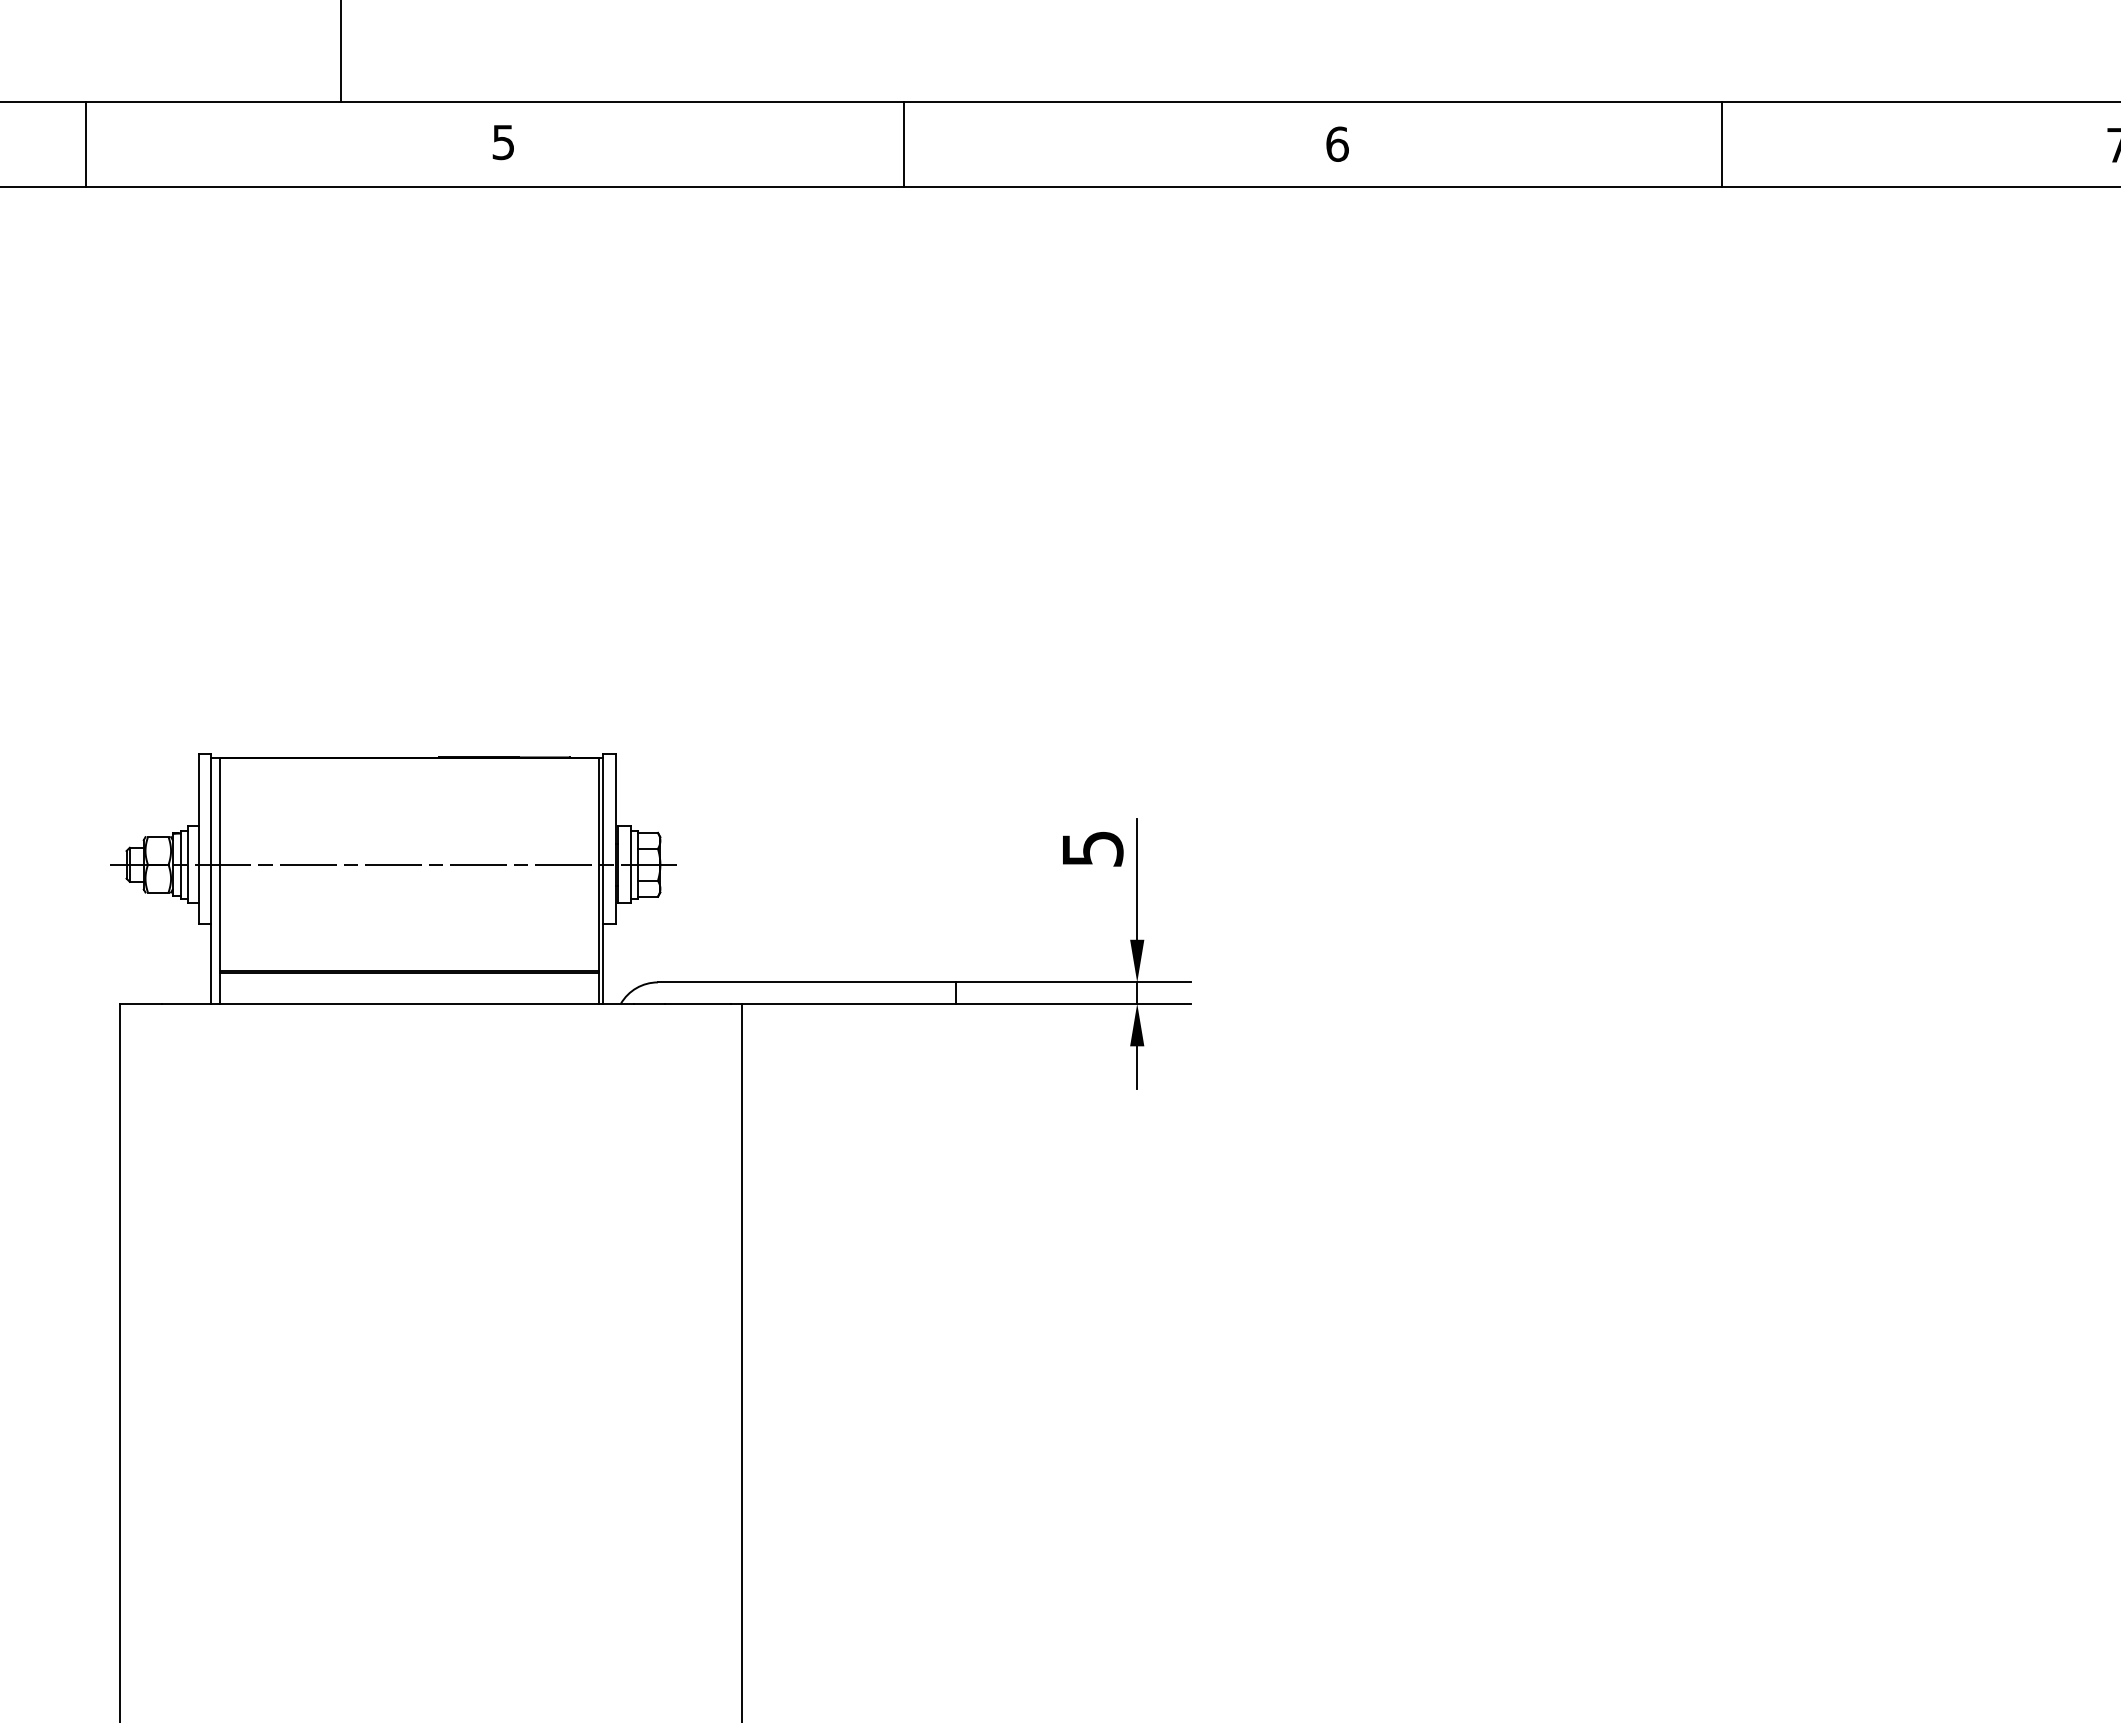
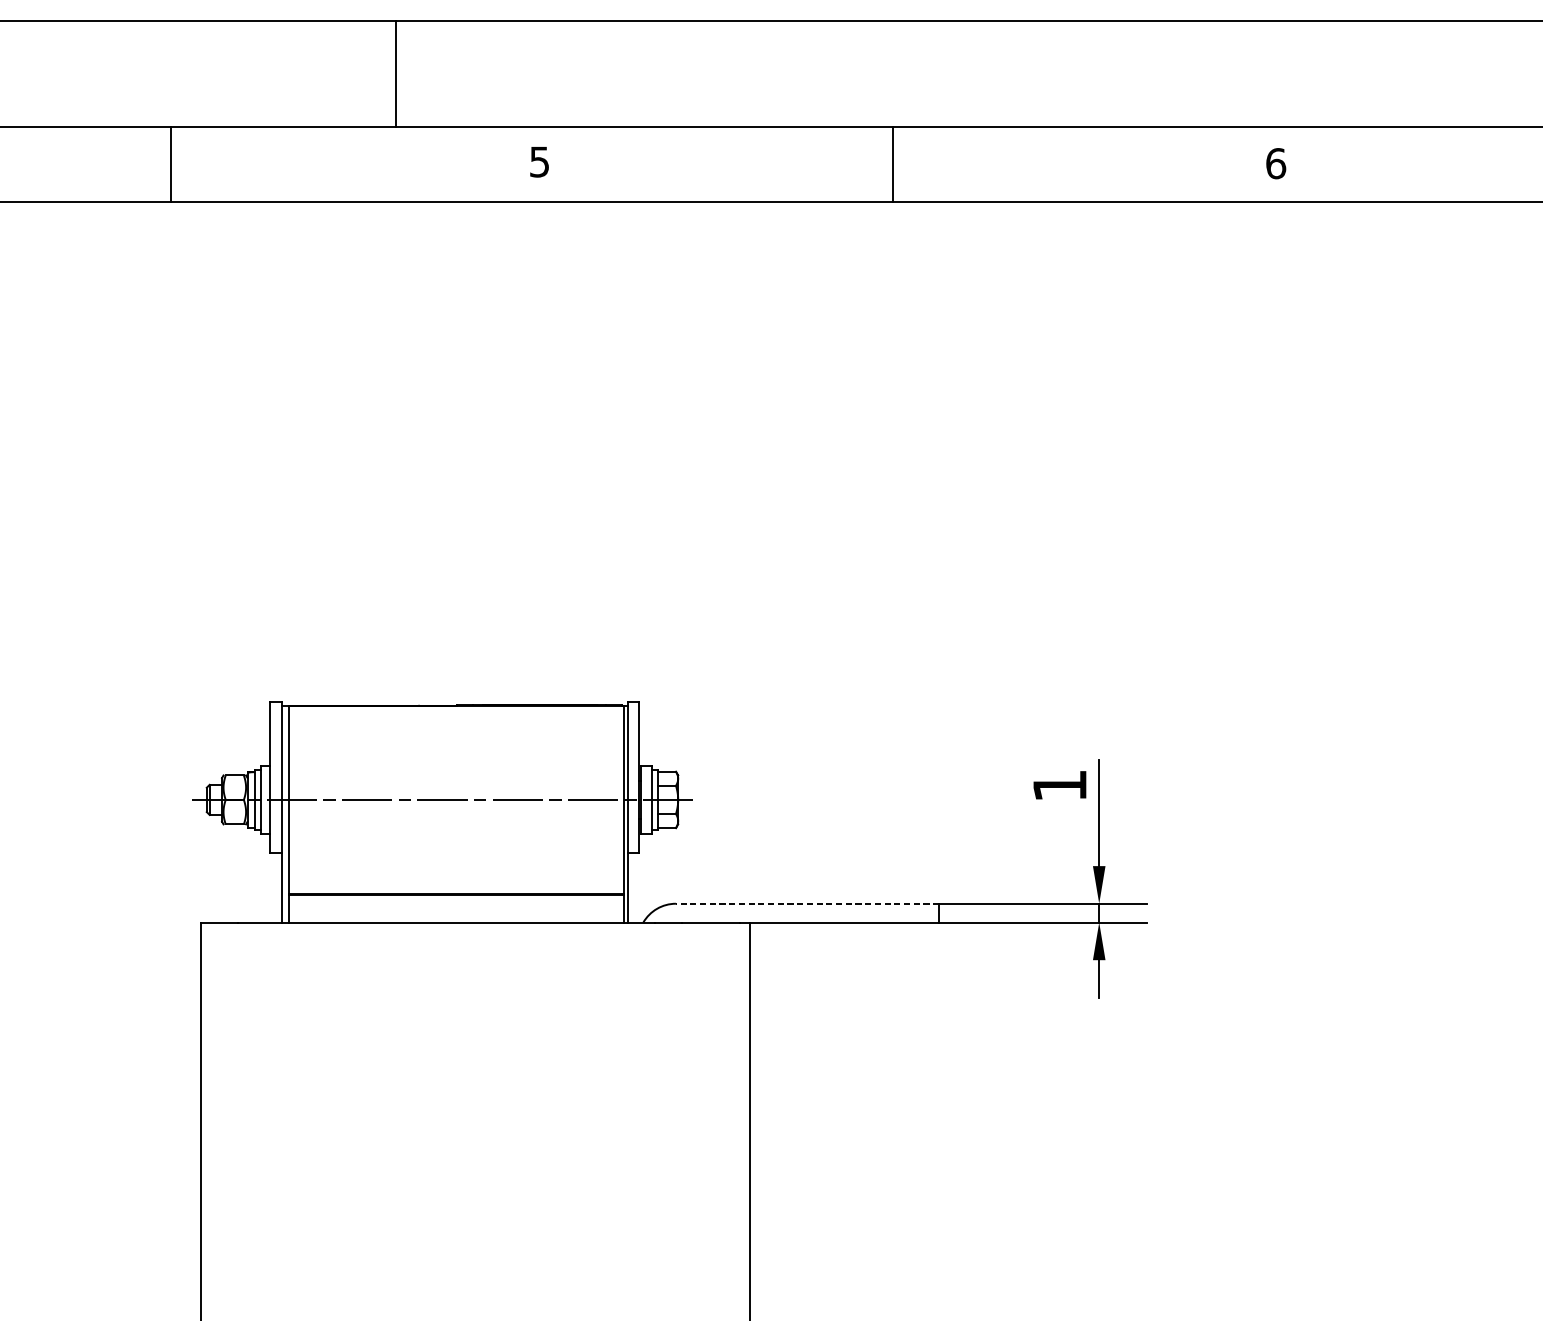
text: (1093, 848) -> (1060, 785), 5 -> 1
line: (806, 982) -> (807, 903), solid -> dashed

